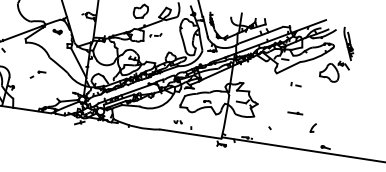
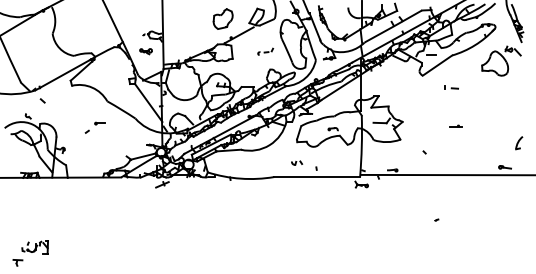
part: (57, 31) -> (145, 51), moved
part: (155, 35) -> (265, 51), moved
part: (294, 112) -> (455, 125), size x0.62
part: (313, 128) -> (519, 143), moved

